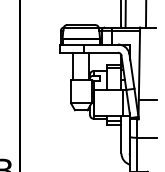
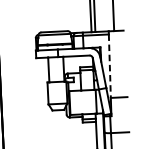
line: (139, 65) -> (109, 66), solid -> dashed

